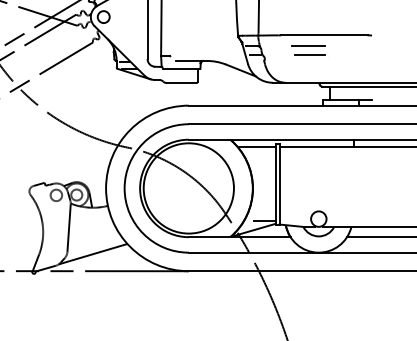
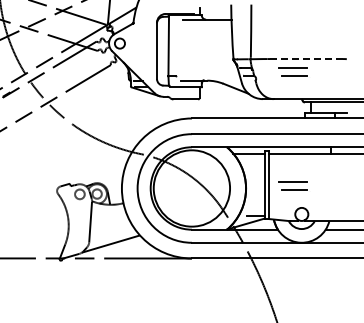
line: (324, 35) -> (306, 59), solid -> dashed
part: (307, 184) -> (292, 185), added

